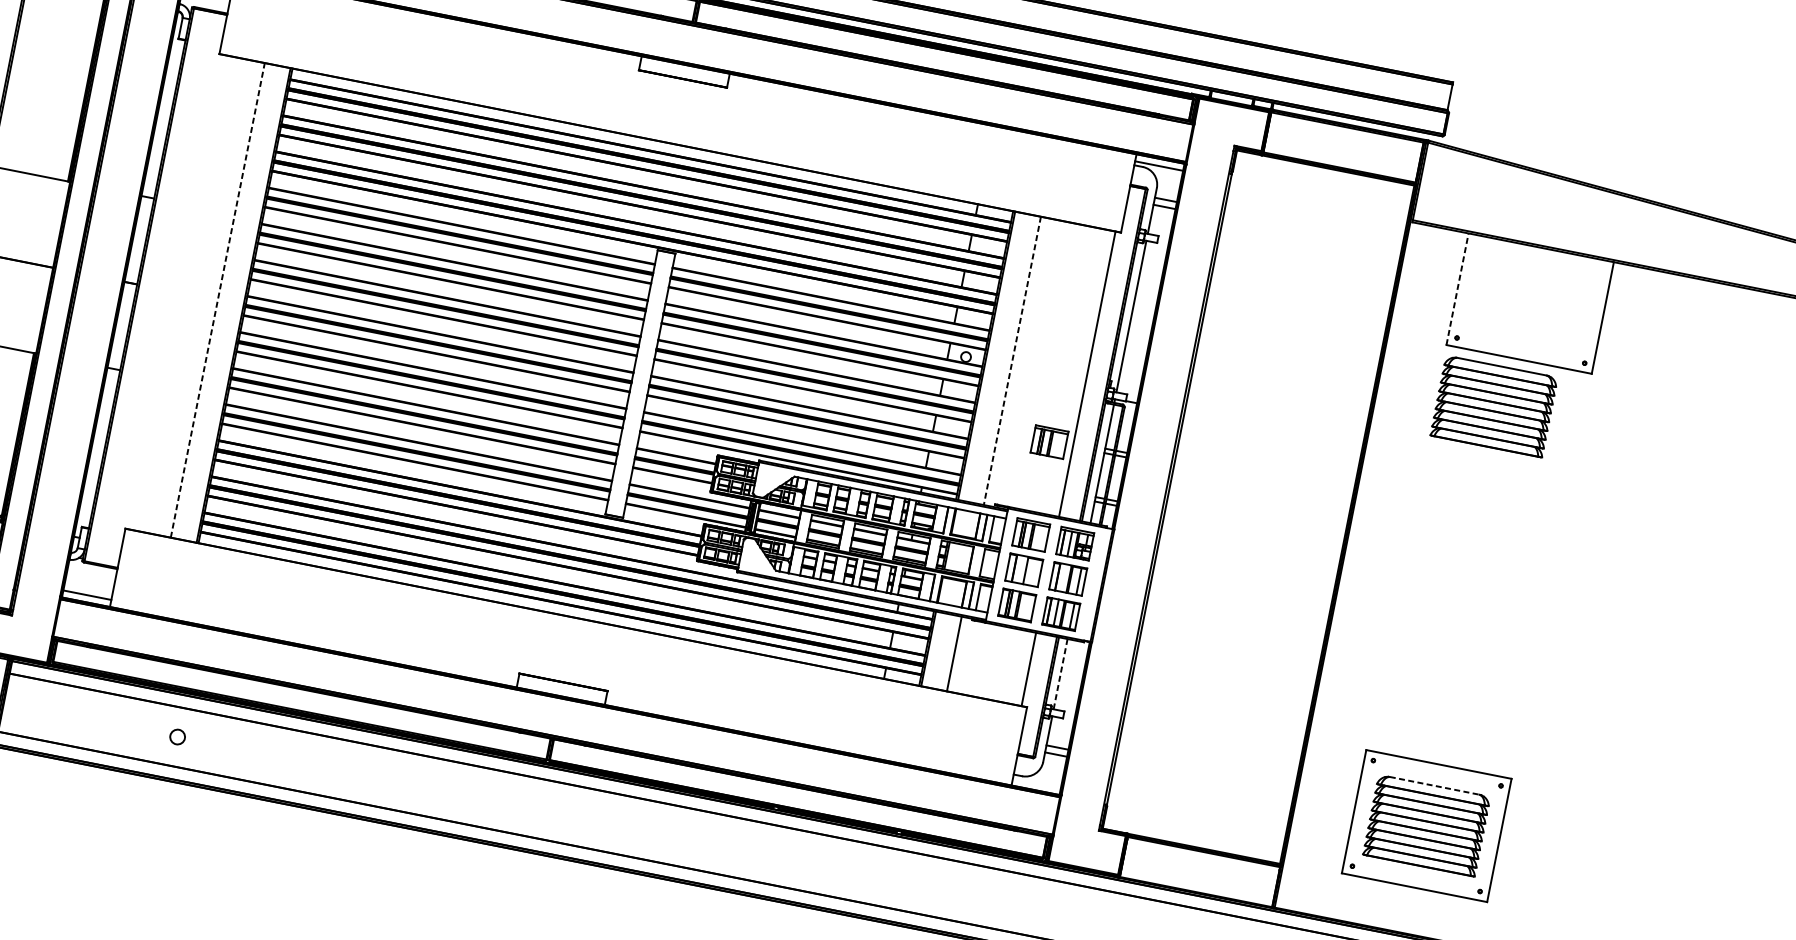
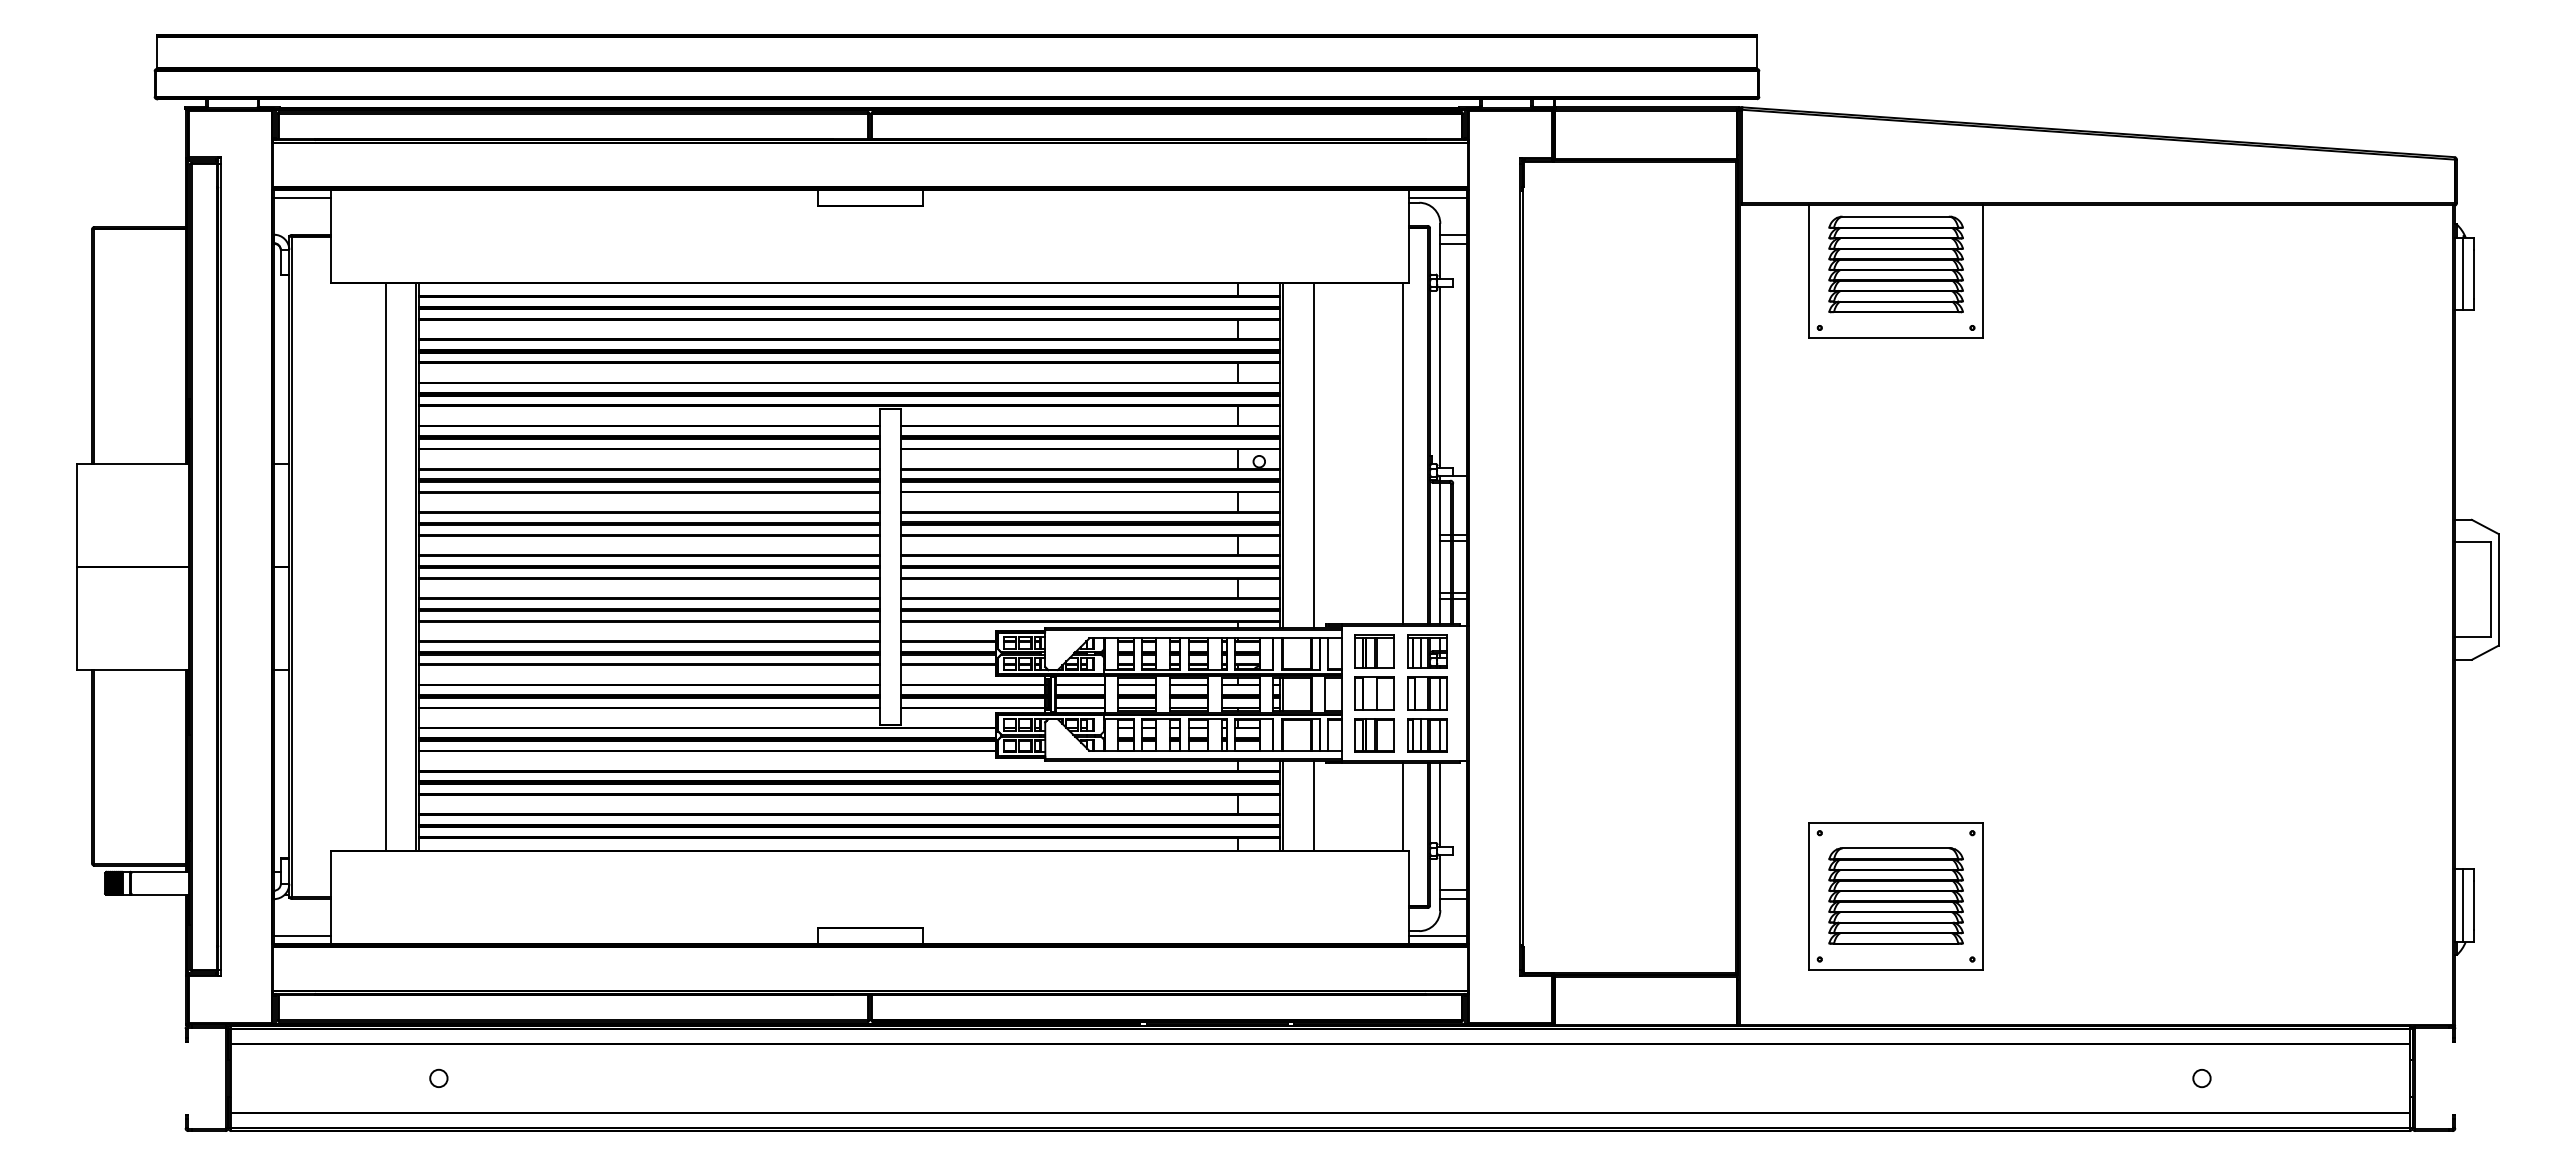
line: (1457, 289) -> (1809, 271), dashed -> solid
line: (217, 299) -> (385, 566), dashed -> solid
line: (1012, 361) -> (1313, 456), dashed -> solid
part: (1493, 406) -> (1895, 264), moved
part: (1049, 442) -> (1374, 540), removed
line: (1060, 673) -> (1440, 804), dashed -> solid
line: (1036, 782) -> (1437, 935), added
line: (1434, 786) -> (1896, 848), dashed -> solid

